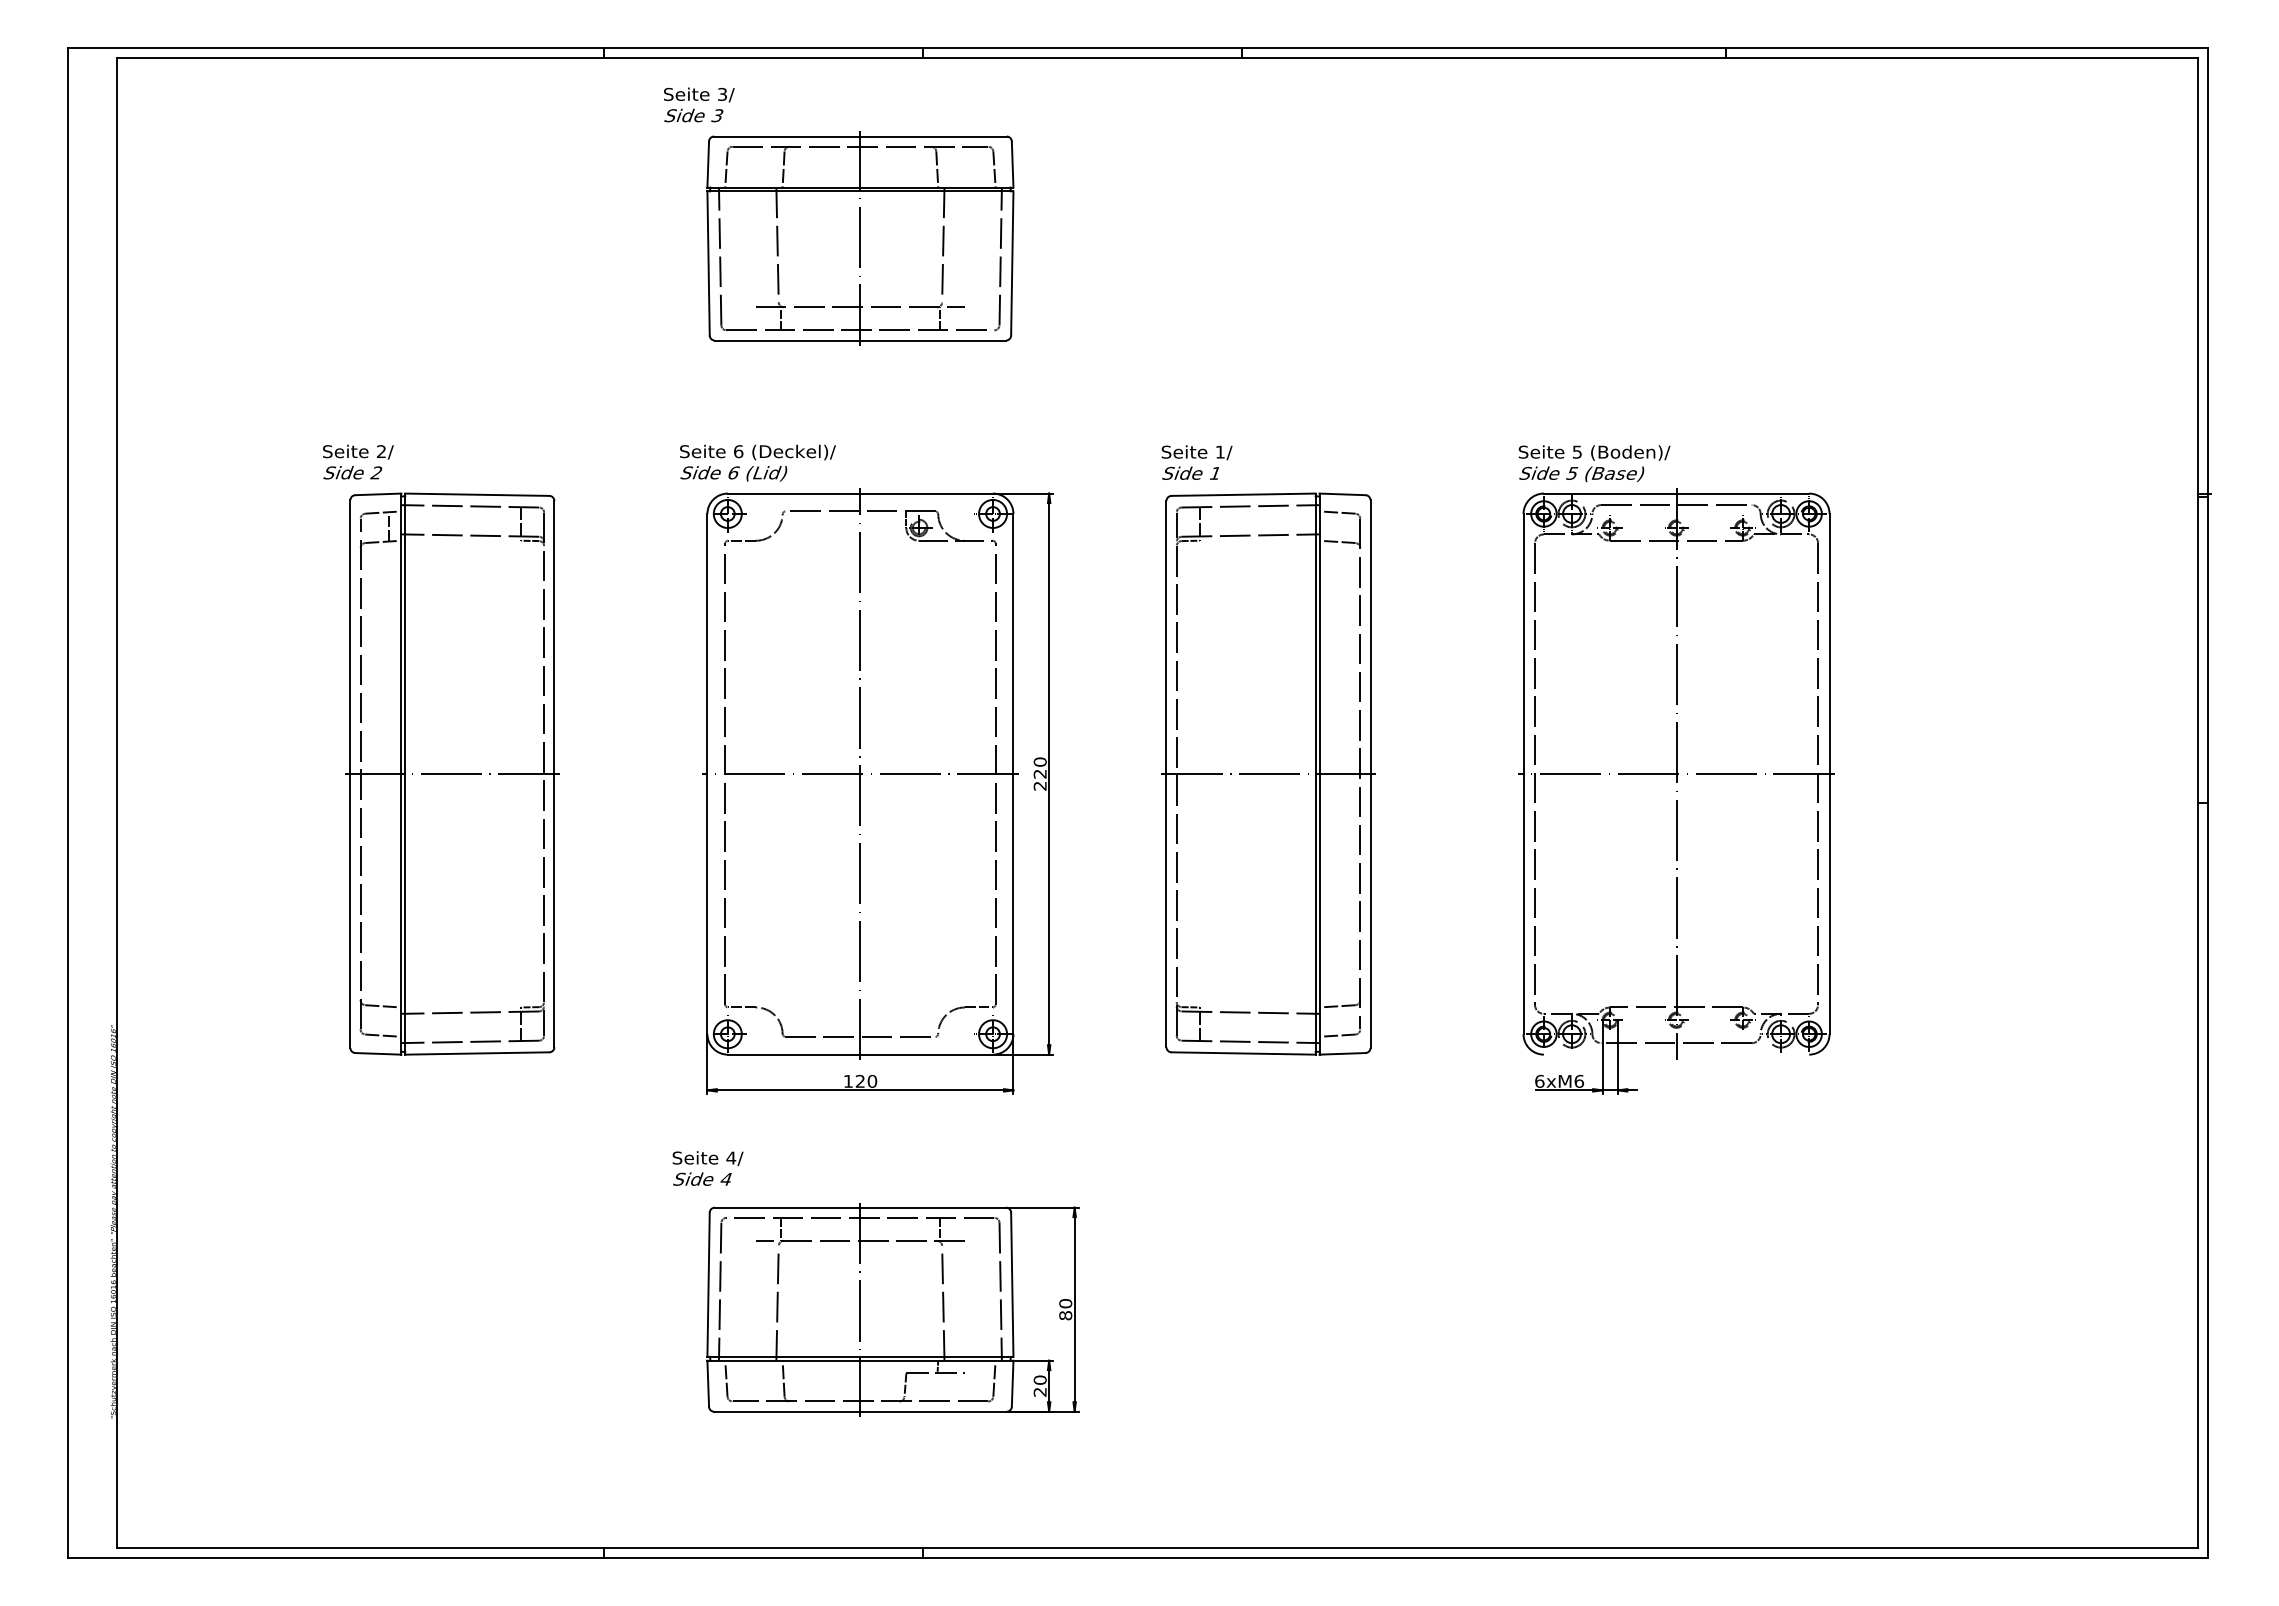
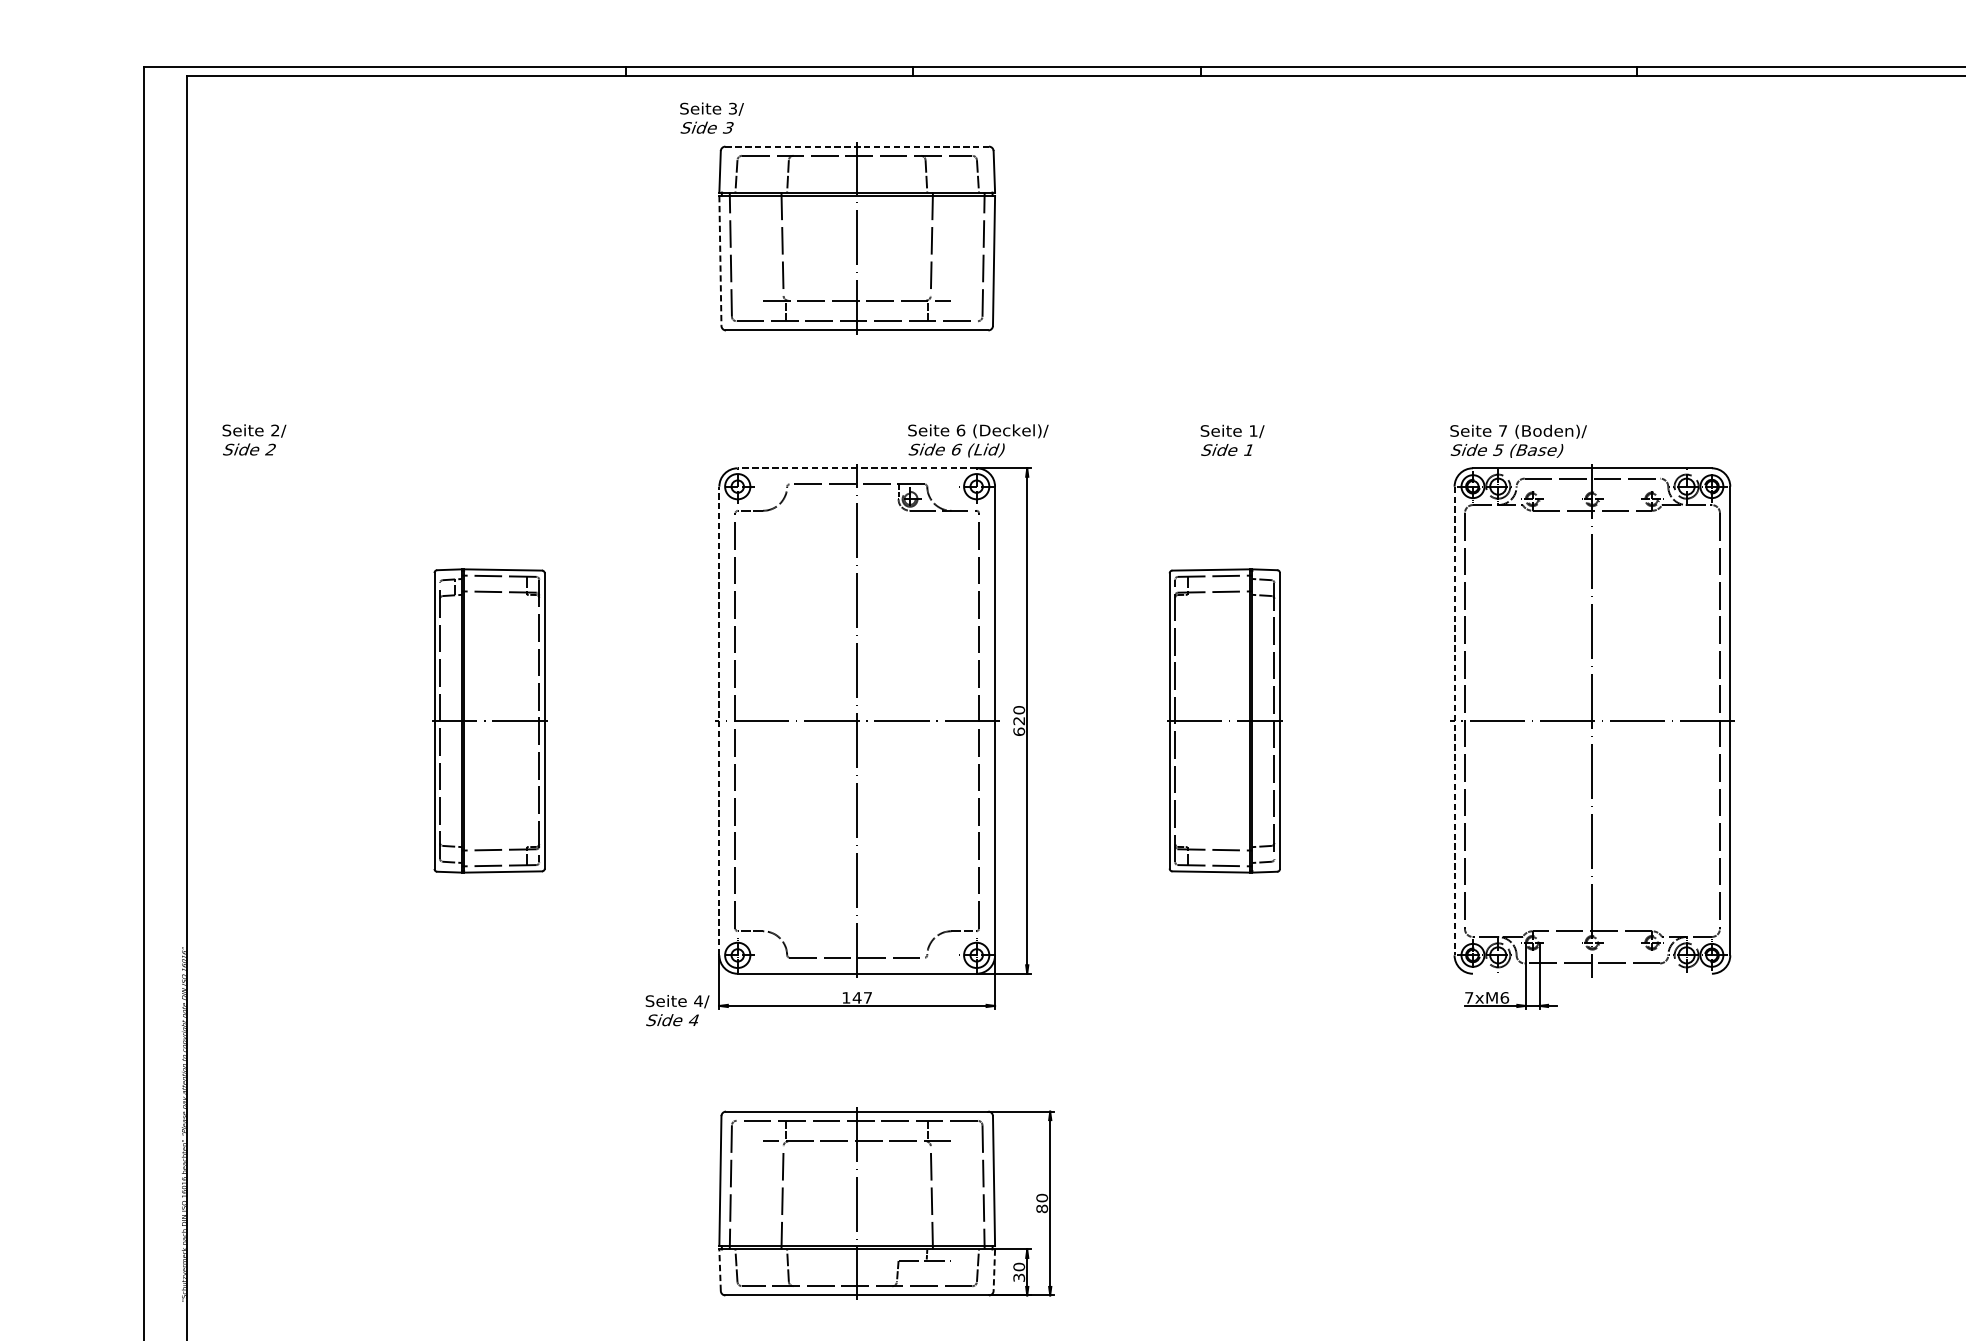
line: (860, 136) -> (857, 146), solid -> dashed
line: (708, 263) -> (720, 261), solid -> dashed
text: (1576, 451) -> (1502, 430), 5 -> 7
text: (358, 461) -> (254, 439), moved
text: (757, 462) -> (977, 440), moved
text: (1196, 462) -> (1232, 440), moved
line: (860, 493) -> (857, 468), solid -> dashed
part: (452, 773) -> (489, 720), size x0.6
line: (707, 773) -> (719, 720), solid -> dashed
part: (1268, 773) -> (1224, 720), size x0.6
line: (1523, 774) -> (1454, 721), solid -> dashed
text: (1039, 785) -> (1018, 731), 220 -> 620
text: (866, 1080) -> (862, 997), 120 -> 147
text: (1539, 1080) -> (1468, 997), 6xM6 -> 7xM6
text: (707, 1168) -> (677, 1010), moved
line: (708, 1383) -> (720, 1270), solid -> dashed
line: (1012, 1384) -> (994, 1270), solid -> dashed
text: (1040, 1391) -> (1019, 1277), 20 -> 30

